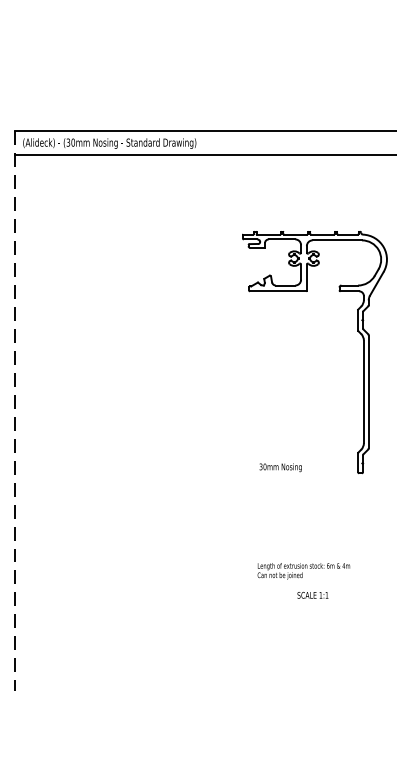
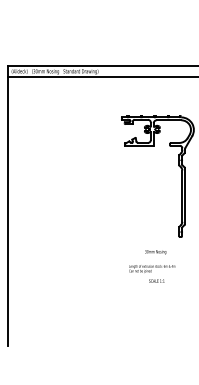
line: (14, 412) -> (7, 206), dashed -> solid
text: (280, 468) -> (155, 252), moved
text: (304, 580) -> (152, 273), moved

